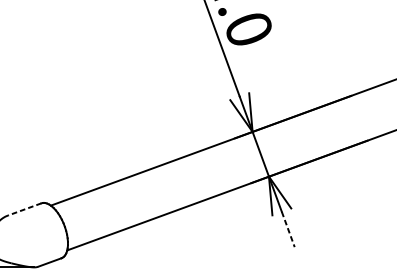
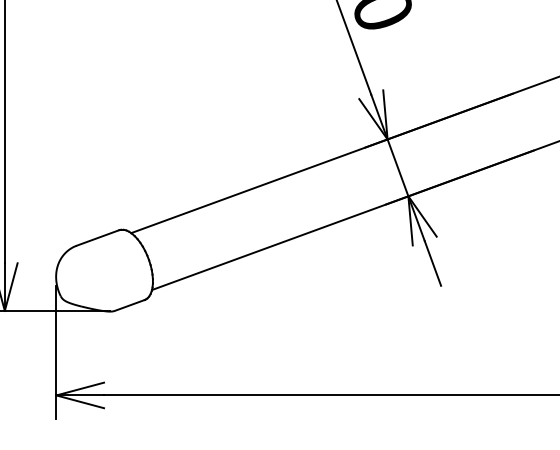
line: (25, 209) -> (98, 237), dashed -> solid
line: (287, 229) -> (432, 263), dashed -> solid

